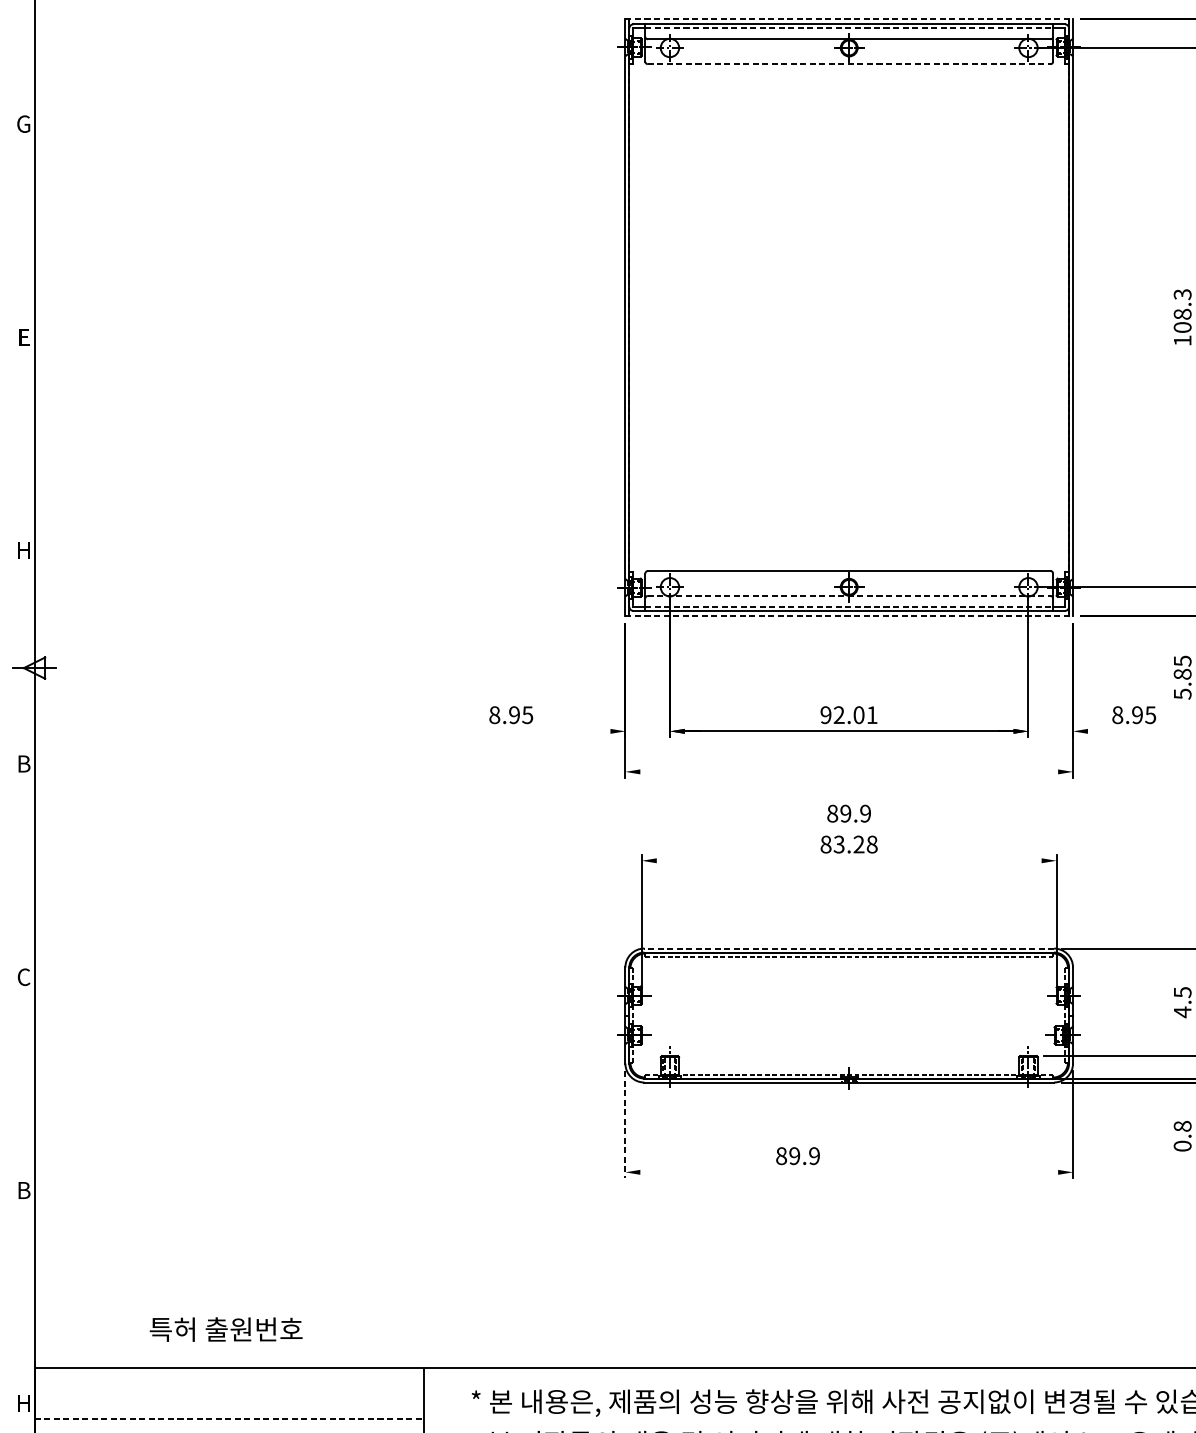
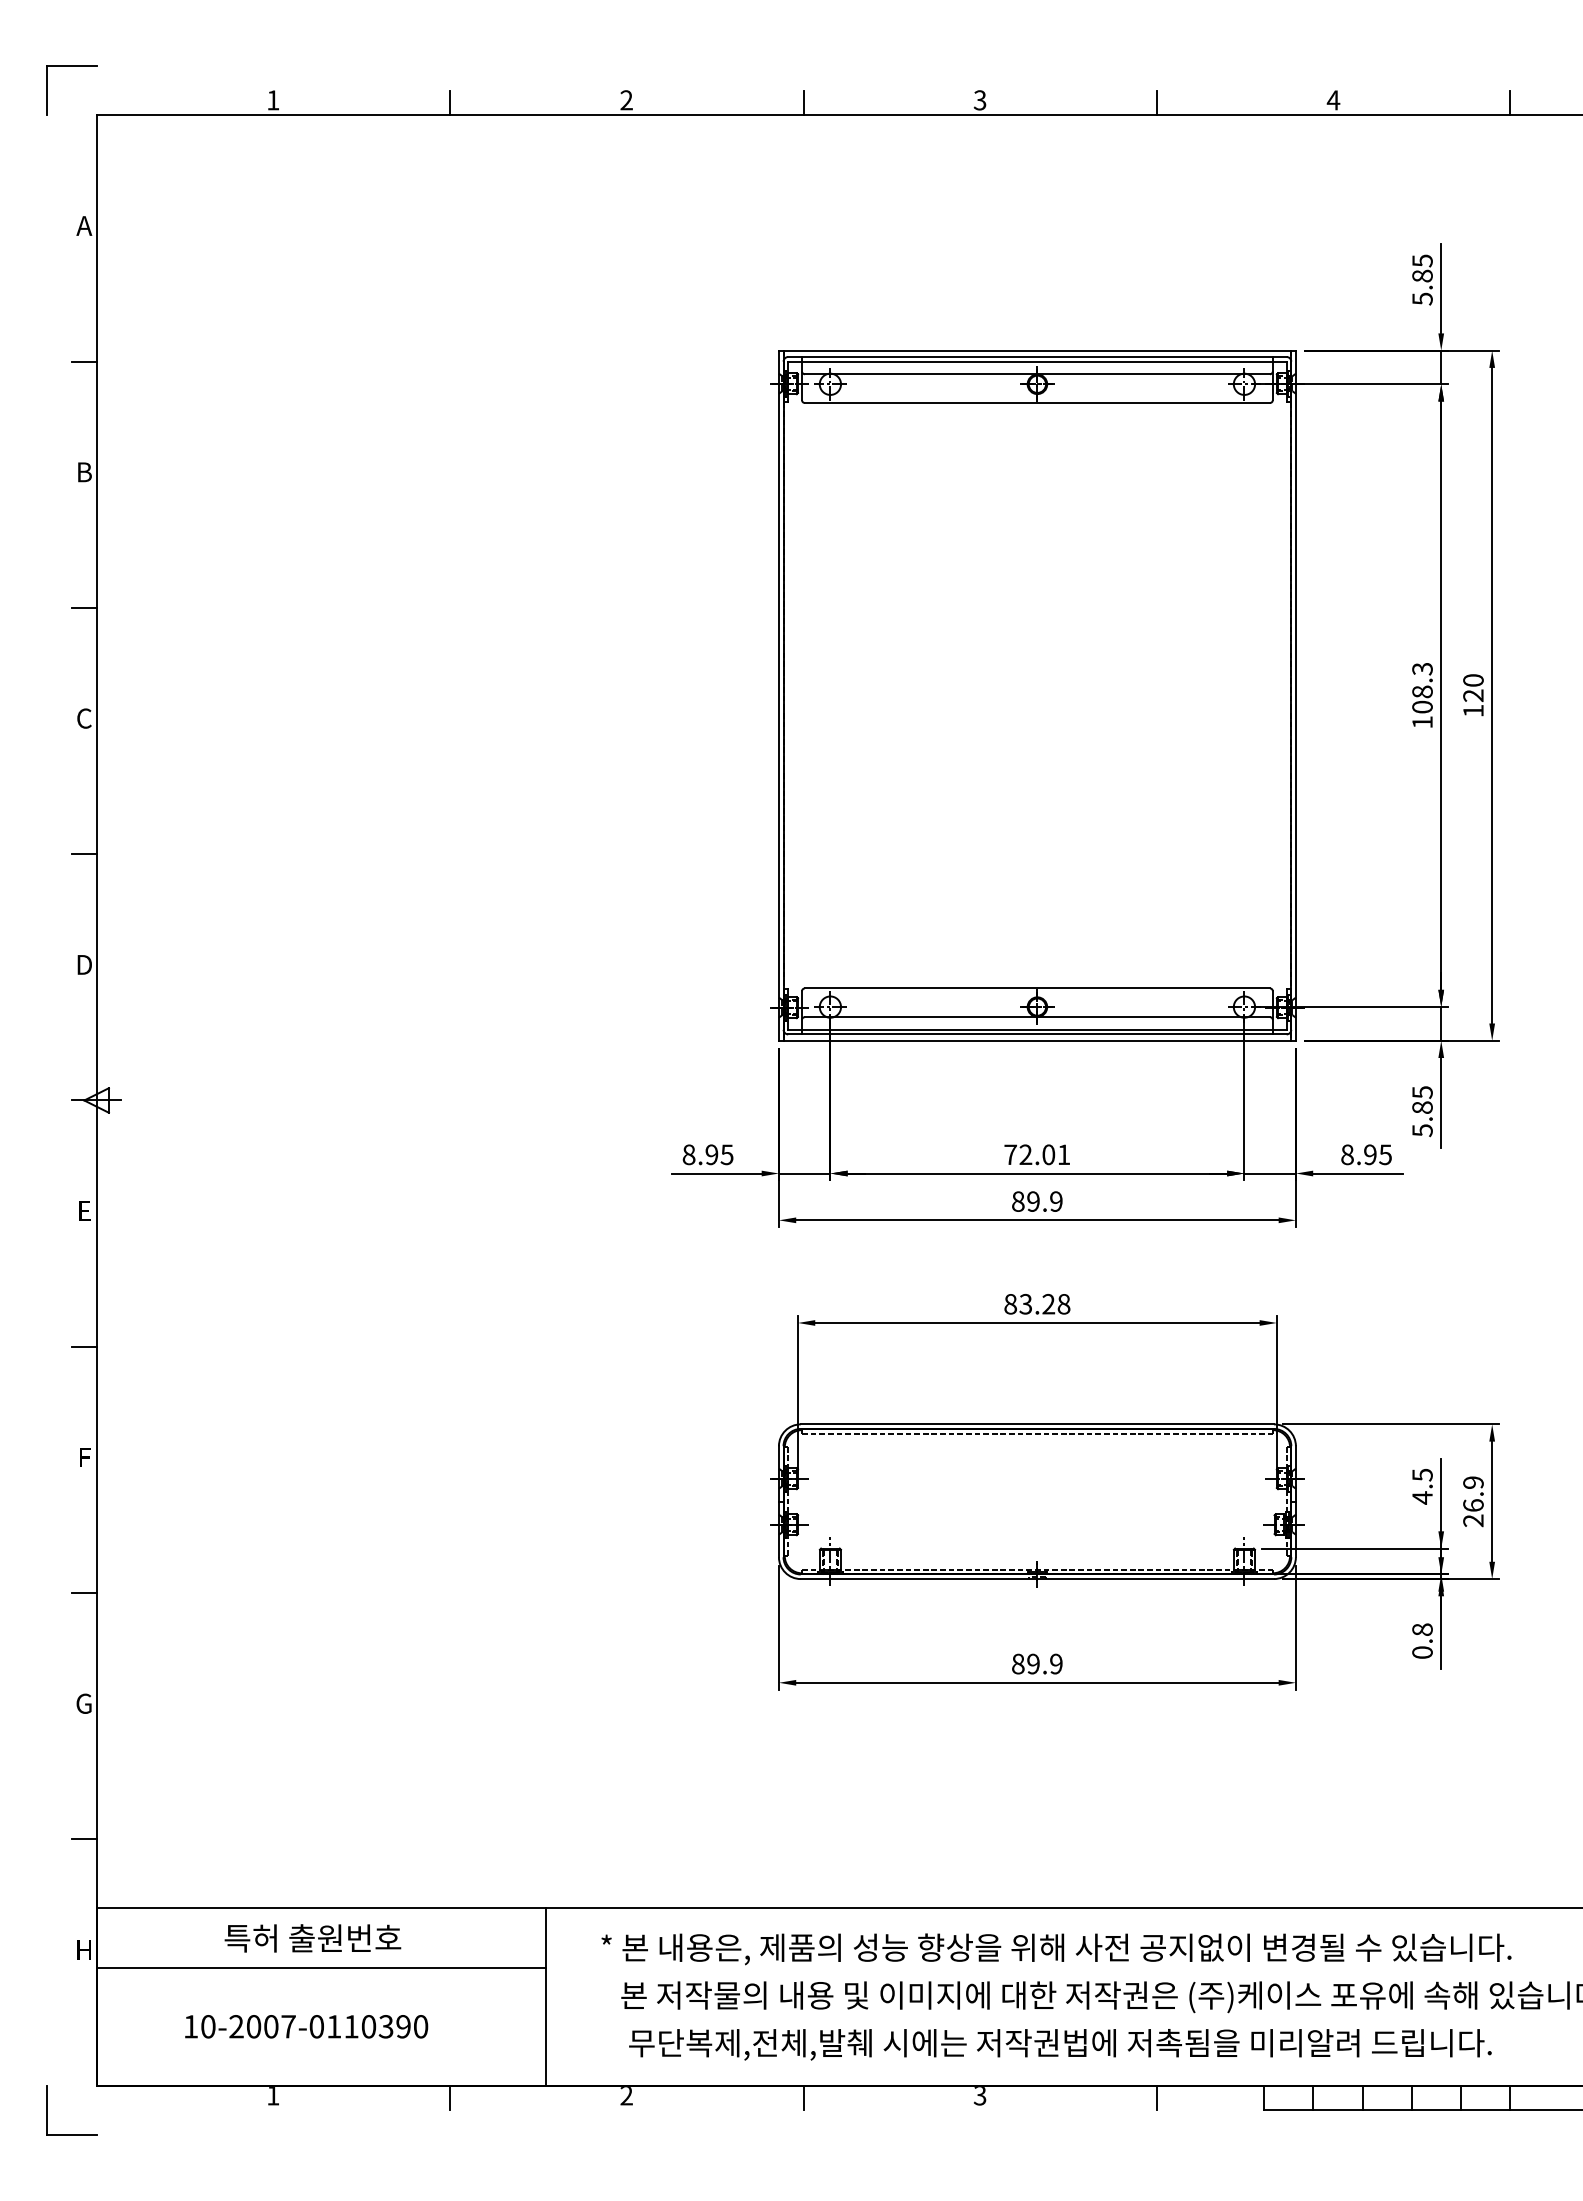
line: (849, 18) -> (1037, 350), dashed -> solid
line: (24, 28) -> (84, 361), added
line: (849, 28) -> (1037, 361), dashed -> solid
line: (849, 64) -> (1037, 403), dashed -> solid
text: (23, 124) -> (83, 472), G -> B
line: (24, 241) -> (84, 607), added
text: (24, 337) -> (84, 718), E -> C
line: (24, 455) -> (84, 854), added
text: (24, 550) -> (84, 964), H -> D
line: (849, 596) -> (1037, 1017), dashed -> solid
line: (849, 606) -> (1037, 1029), dashed -> solid
line: (849, 616) -> (1037, 1040), dashed -> solid
text: (510, 714) -> (707, 1154), moved
text: (825, 714) -> (1010, 1154), 92.01 -> 72.01
line: (571, 731) -> (716, 1173), added
line: (647, 731) -> (804, 1173), added
line: (1050, 731) -> (1269, 1173), added
line: (1126, 731) -> (1357, 1173), added
text: (24, 763) -> (84, 1210), B -> E
line: (849, 772) -> (1037, 1220), added
text: (849, 813) -> (1037, 1201), moved
line: (849, 860) -> (1037, 1322), added
line: (24, 881) -> (84, 1346), added
line: (849, 948) -> (1037, 1424), dashed -> solid
text: (24, 977) -> (84, 1457), C -> F
line: (24, 1095) -> (84, 1593), added
line: (625, 1124) -> (778, 1627), dashed -> solid
text: (798, 1155) -> (1037, 1663), moved
line: (849, 1172) -> (1037, 1682), added
text: (23, 1190) -> (83, 1703), B -> G
line: (24, 1308) -> (84, 1839), added
text: (225, 1329) -> (312, 1938), moved
line: (229, 1418) -> (321, 1967), dashed -> solid

